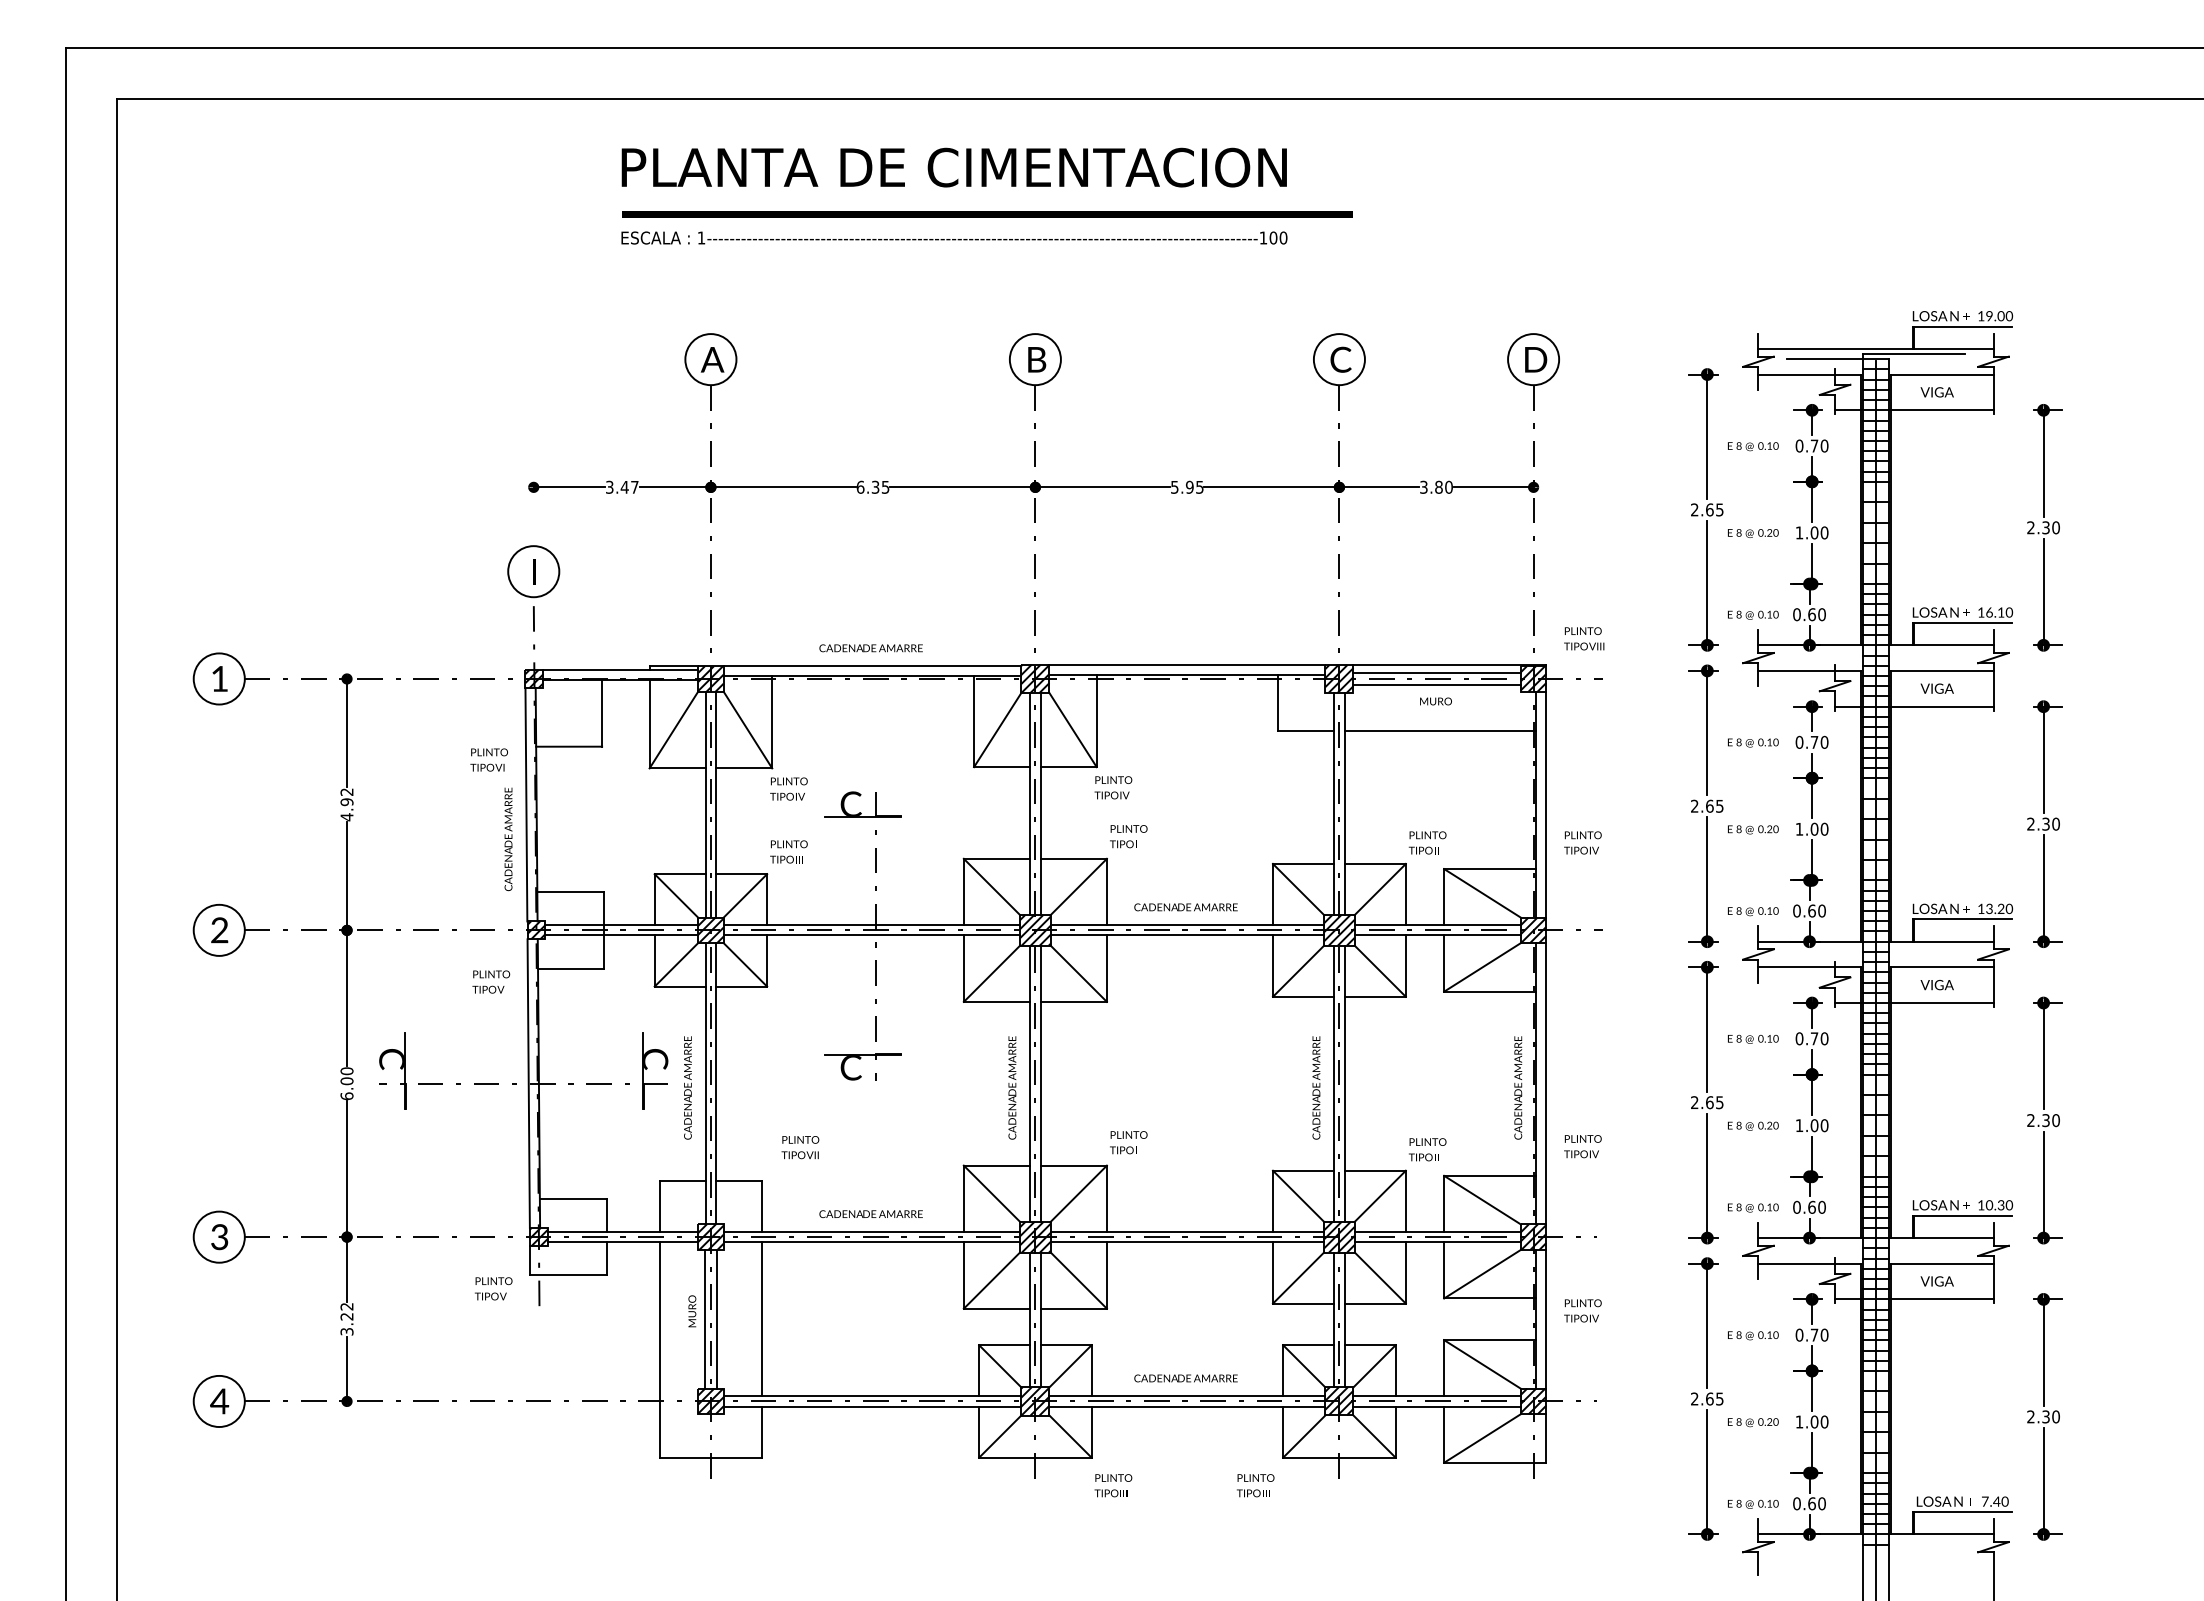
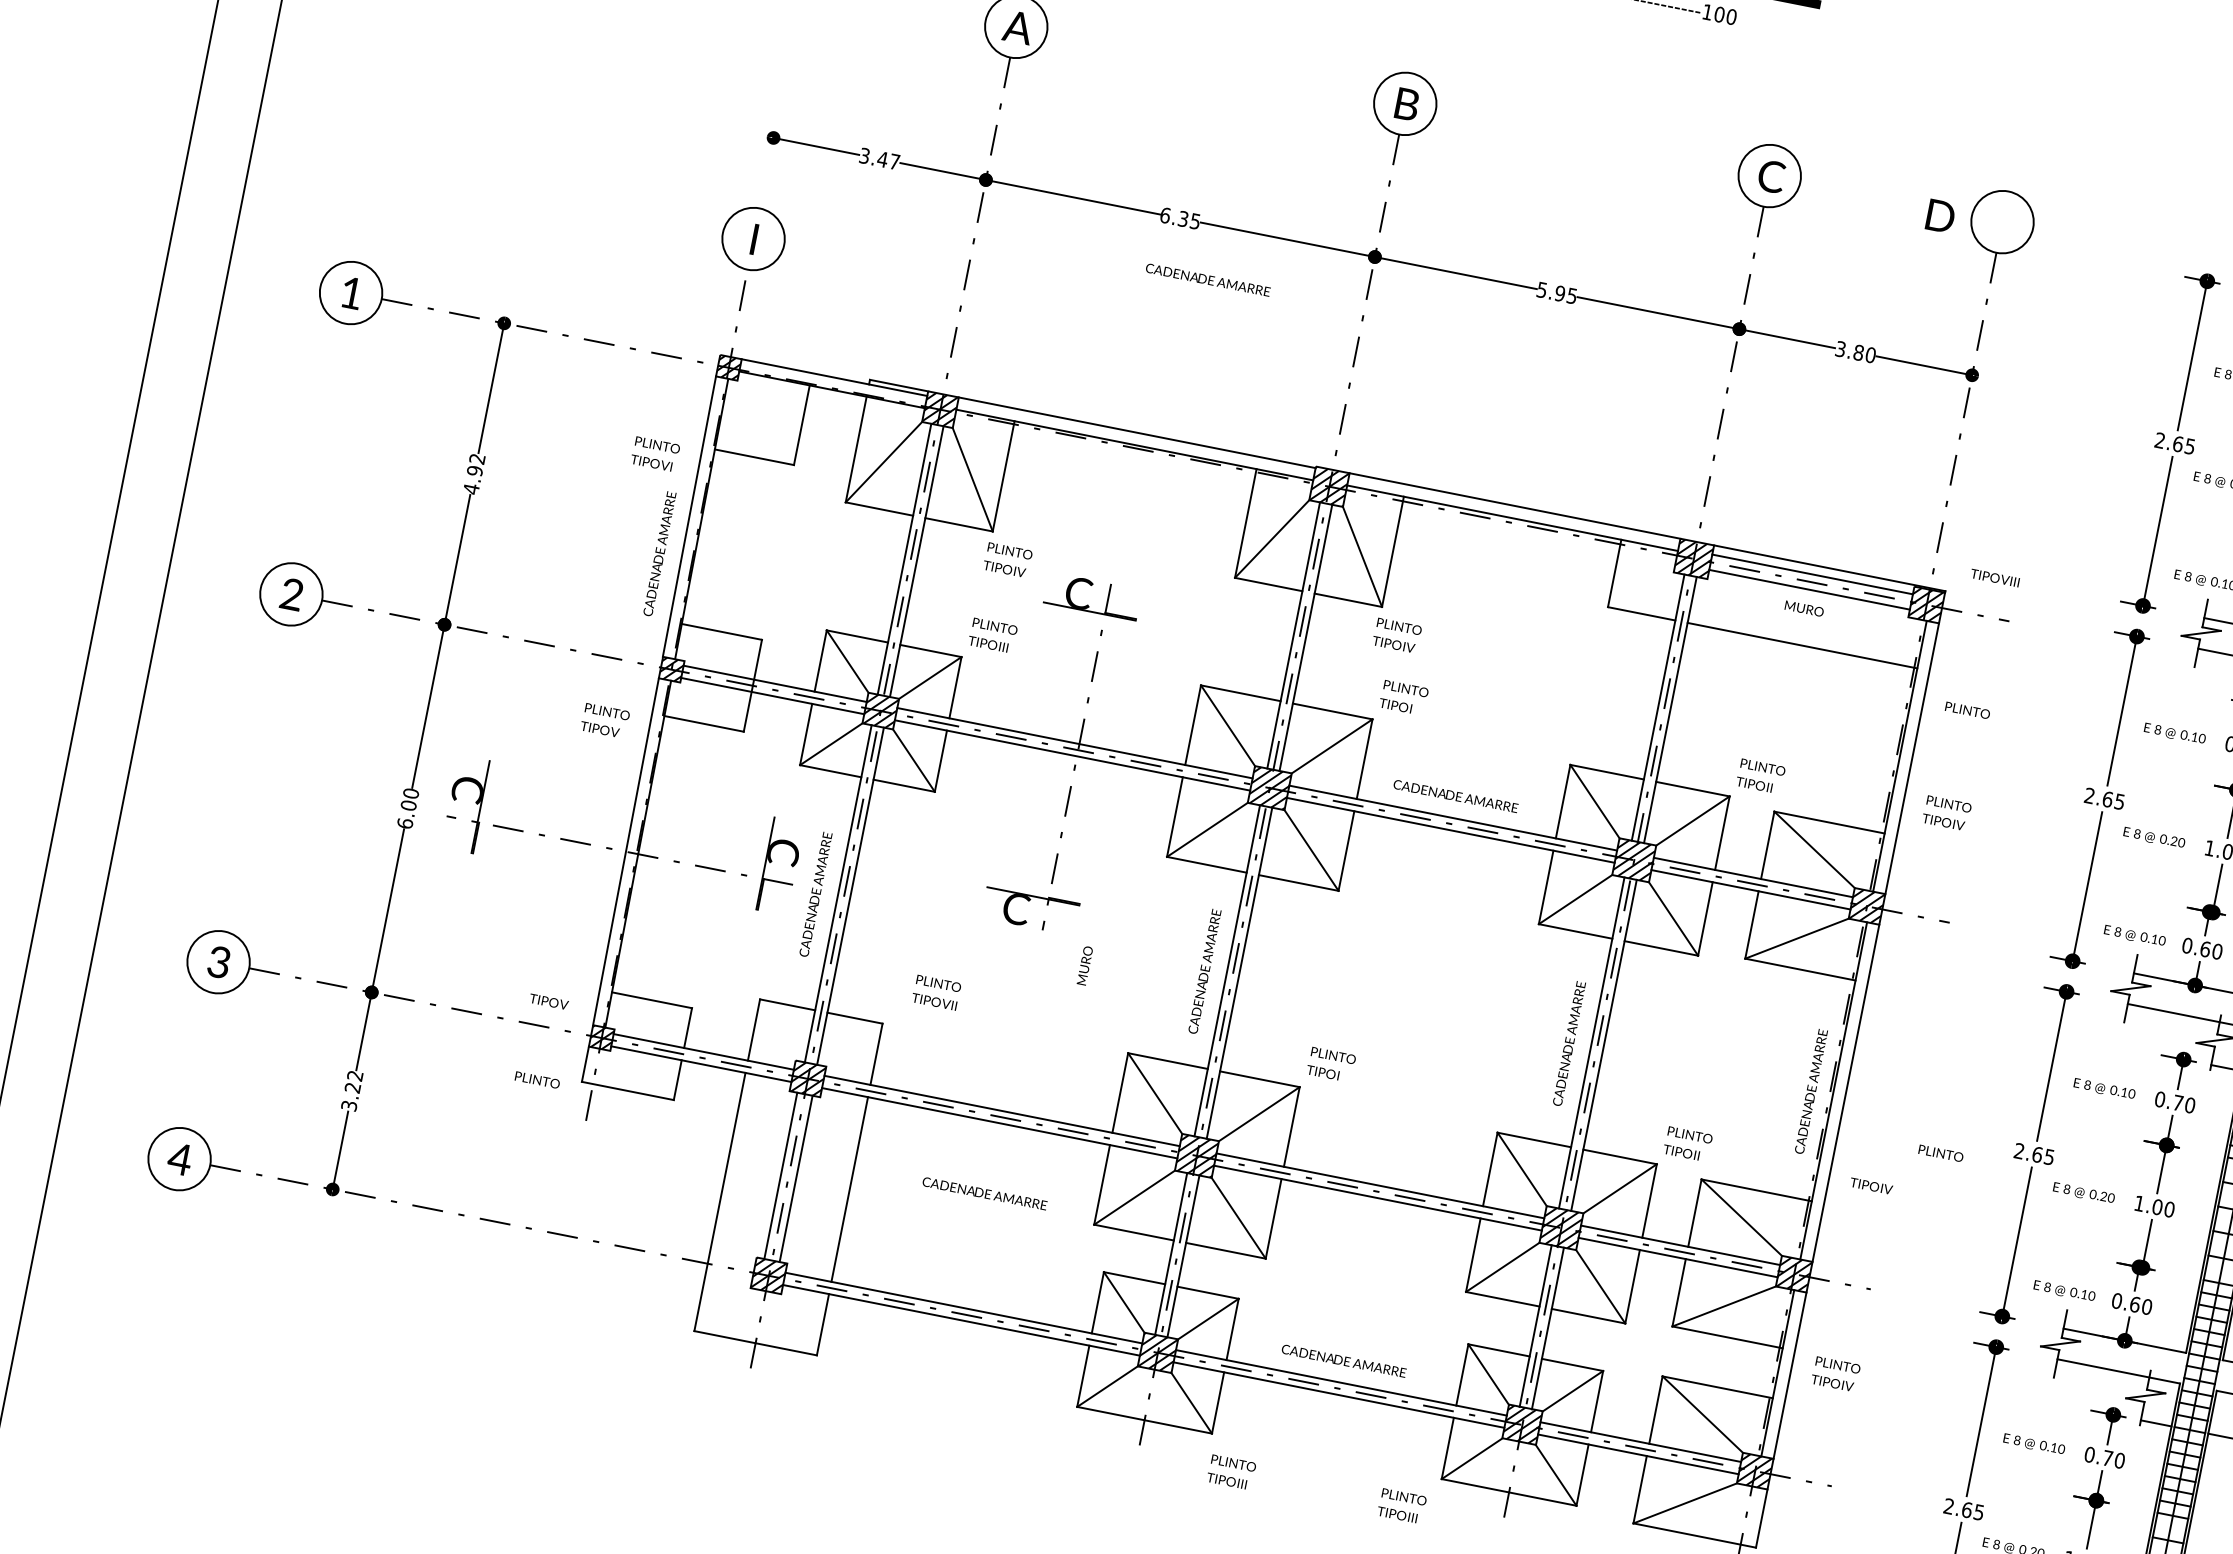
text: (1536, 359) -> (1941, 216), moved
text: (1582, 630) -> (1966, 709), moved
text: (870, 648) -> (1207, 280), moved
text: (1582, 1138) -> (1940, 1152), moved
text: (870, 1213) -> (984, 1192), moved
text: (490, 1296) -> (548, 1001), moved
text: (692, 1311) -> (1085, 966), moved

